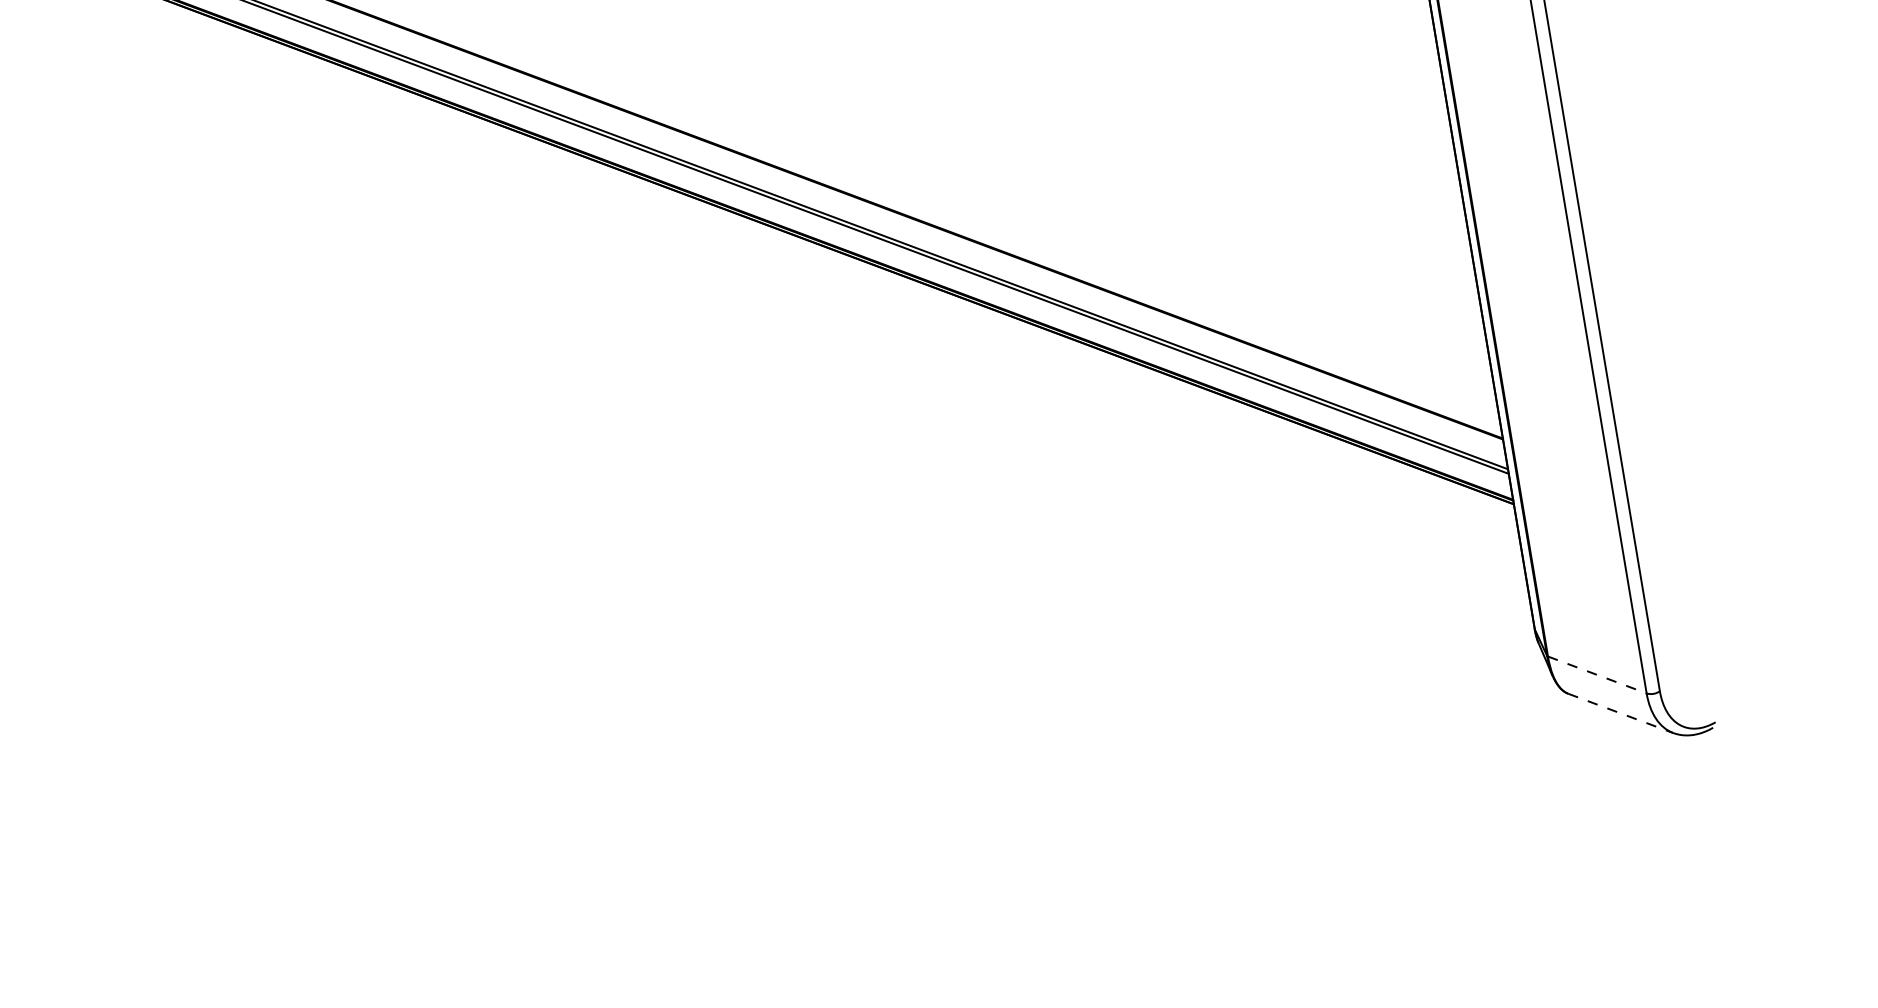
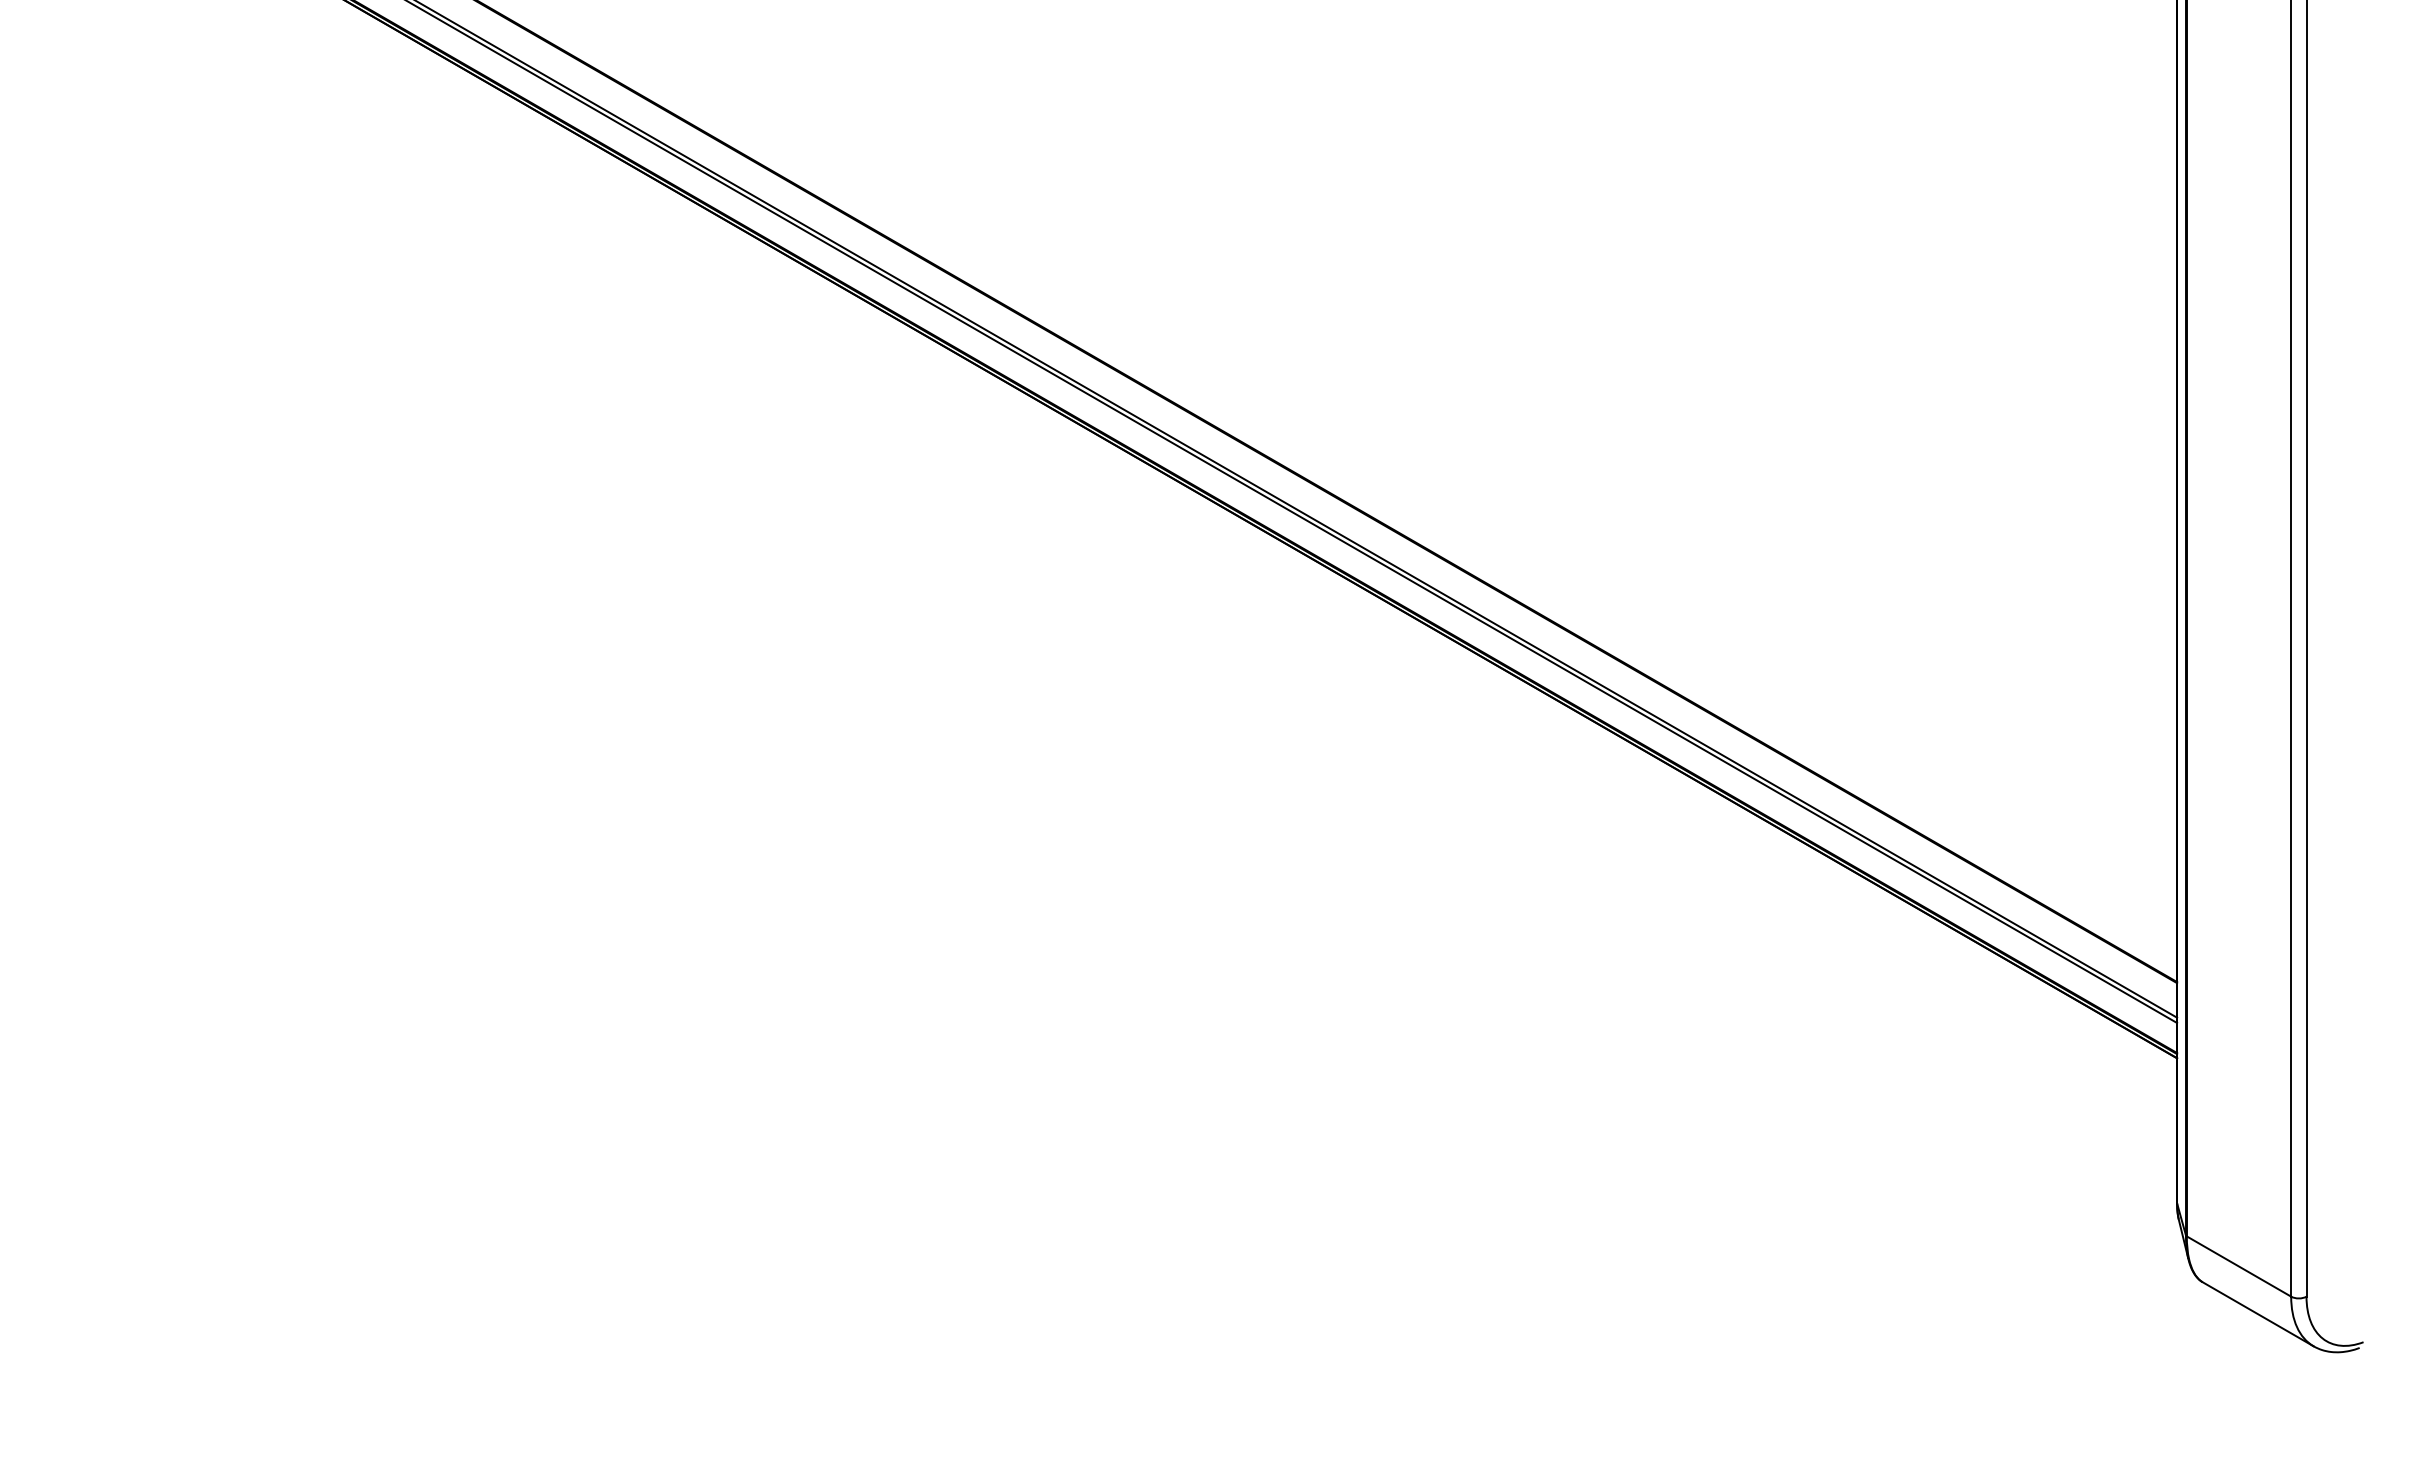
line: (1597, 674) -> (2239, 1266), dashed -> solid
line: (1621, 713) -> (2258, 1314), dashed -> solid

